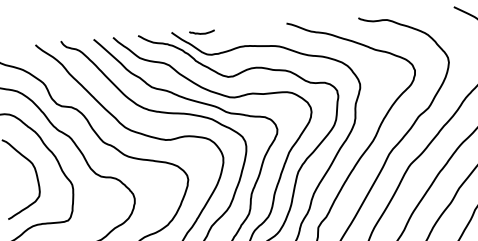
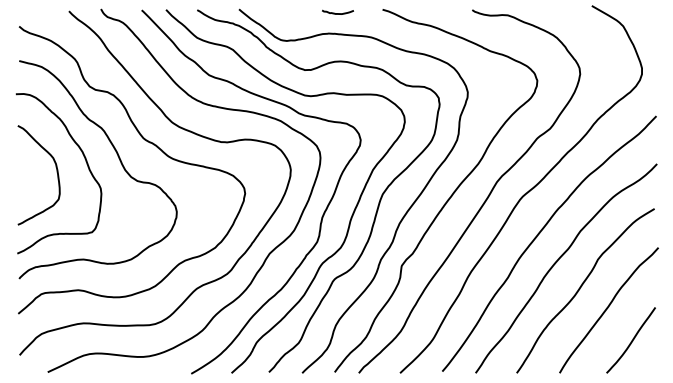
curve: (201, 33) -> (337, 13), moved

